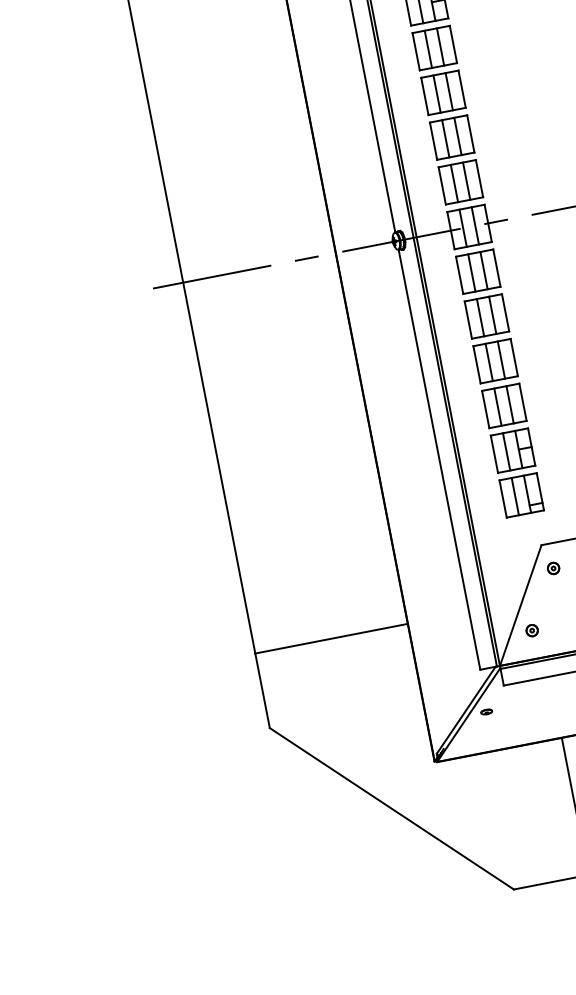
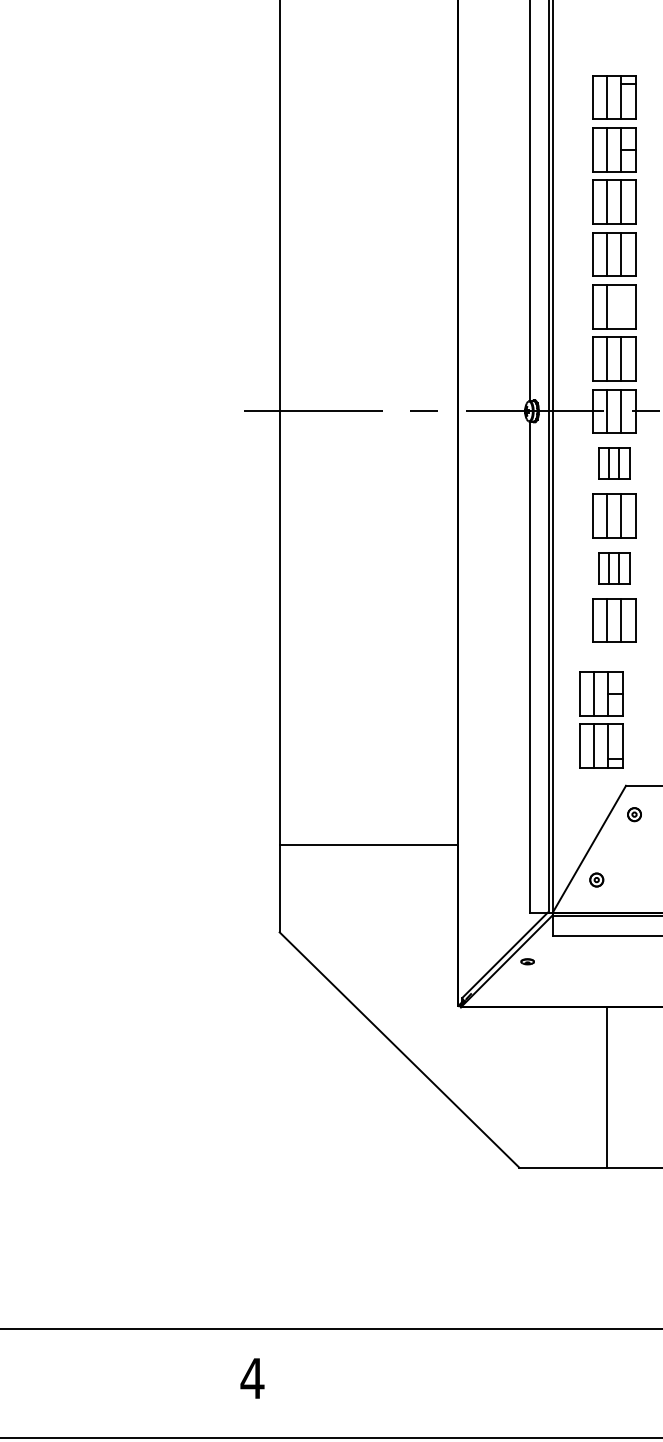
line: (458, 136) -> (621, 306), removed
part: (478, 271) -> (614, 463), size x0.7
part: (495, 361) -> (614, 568), size x0.7
part: (517, 472) -> (601, 719), moved

